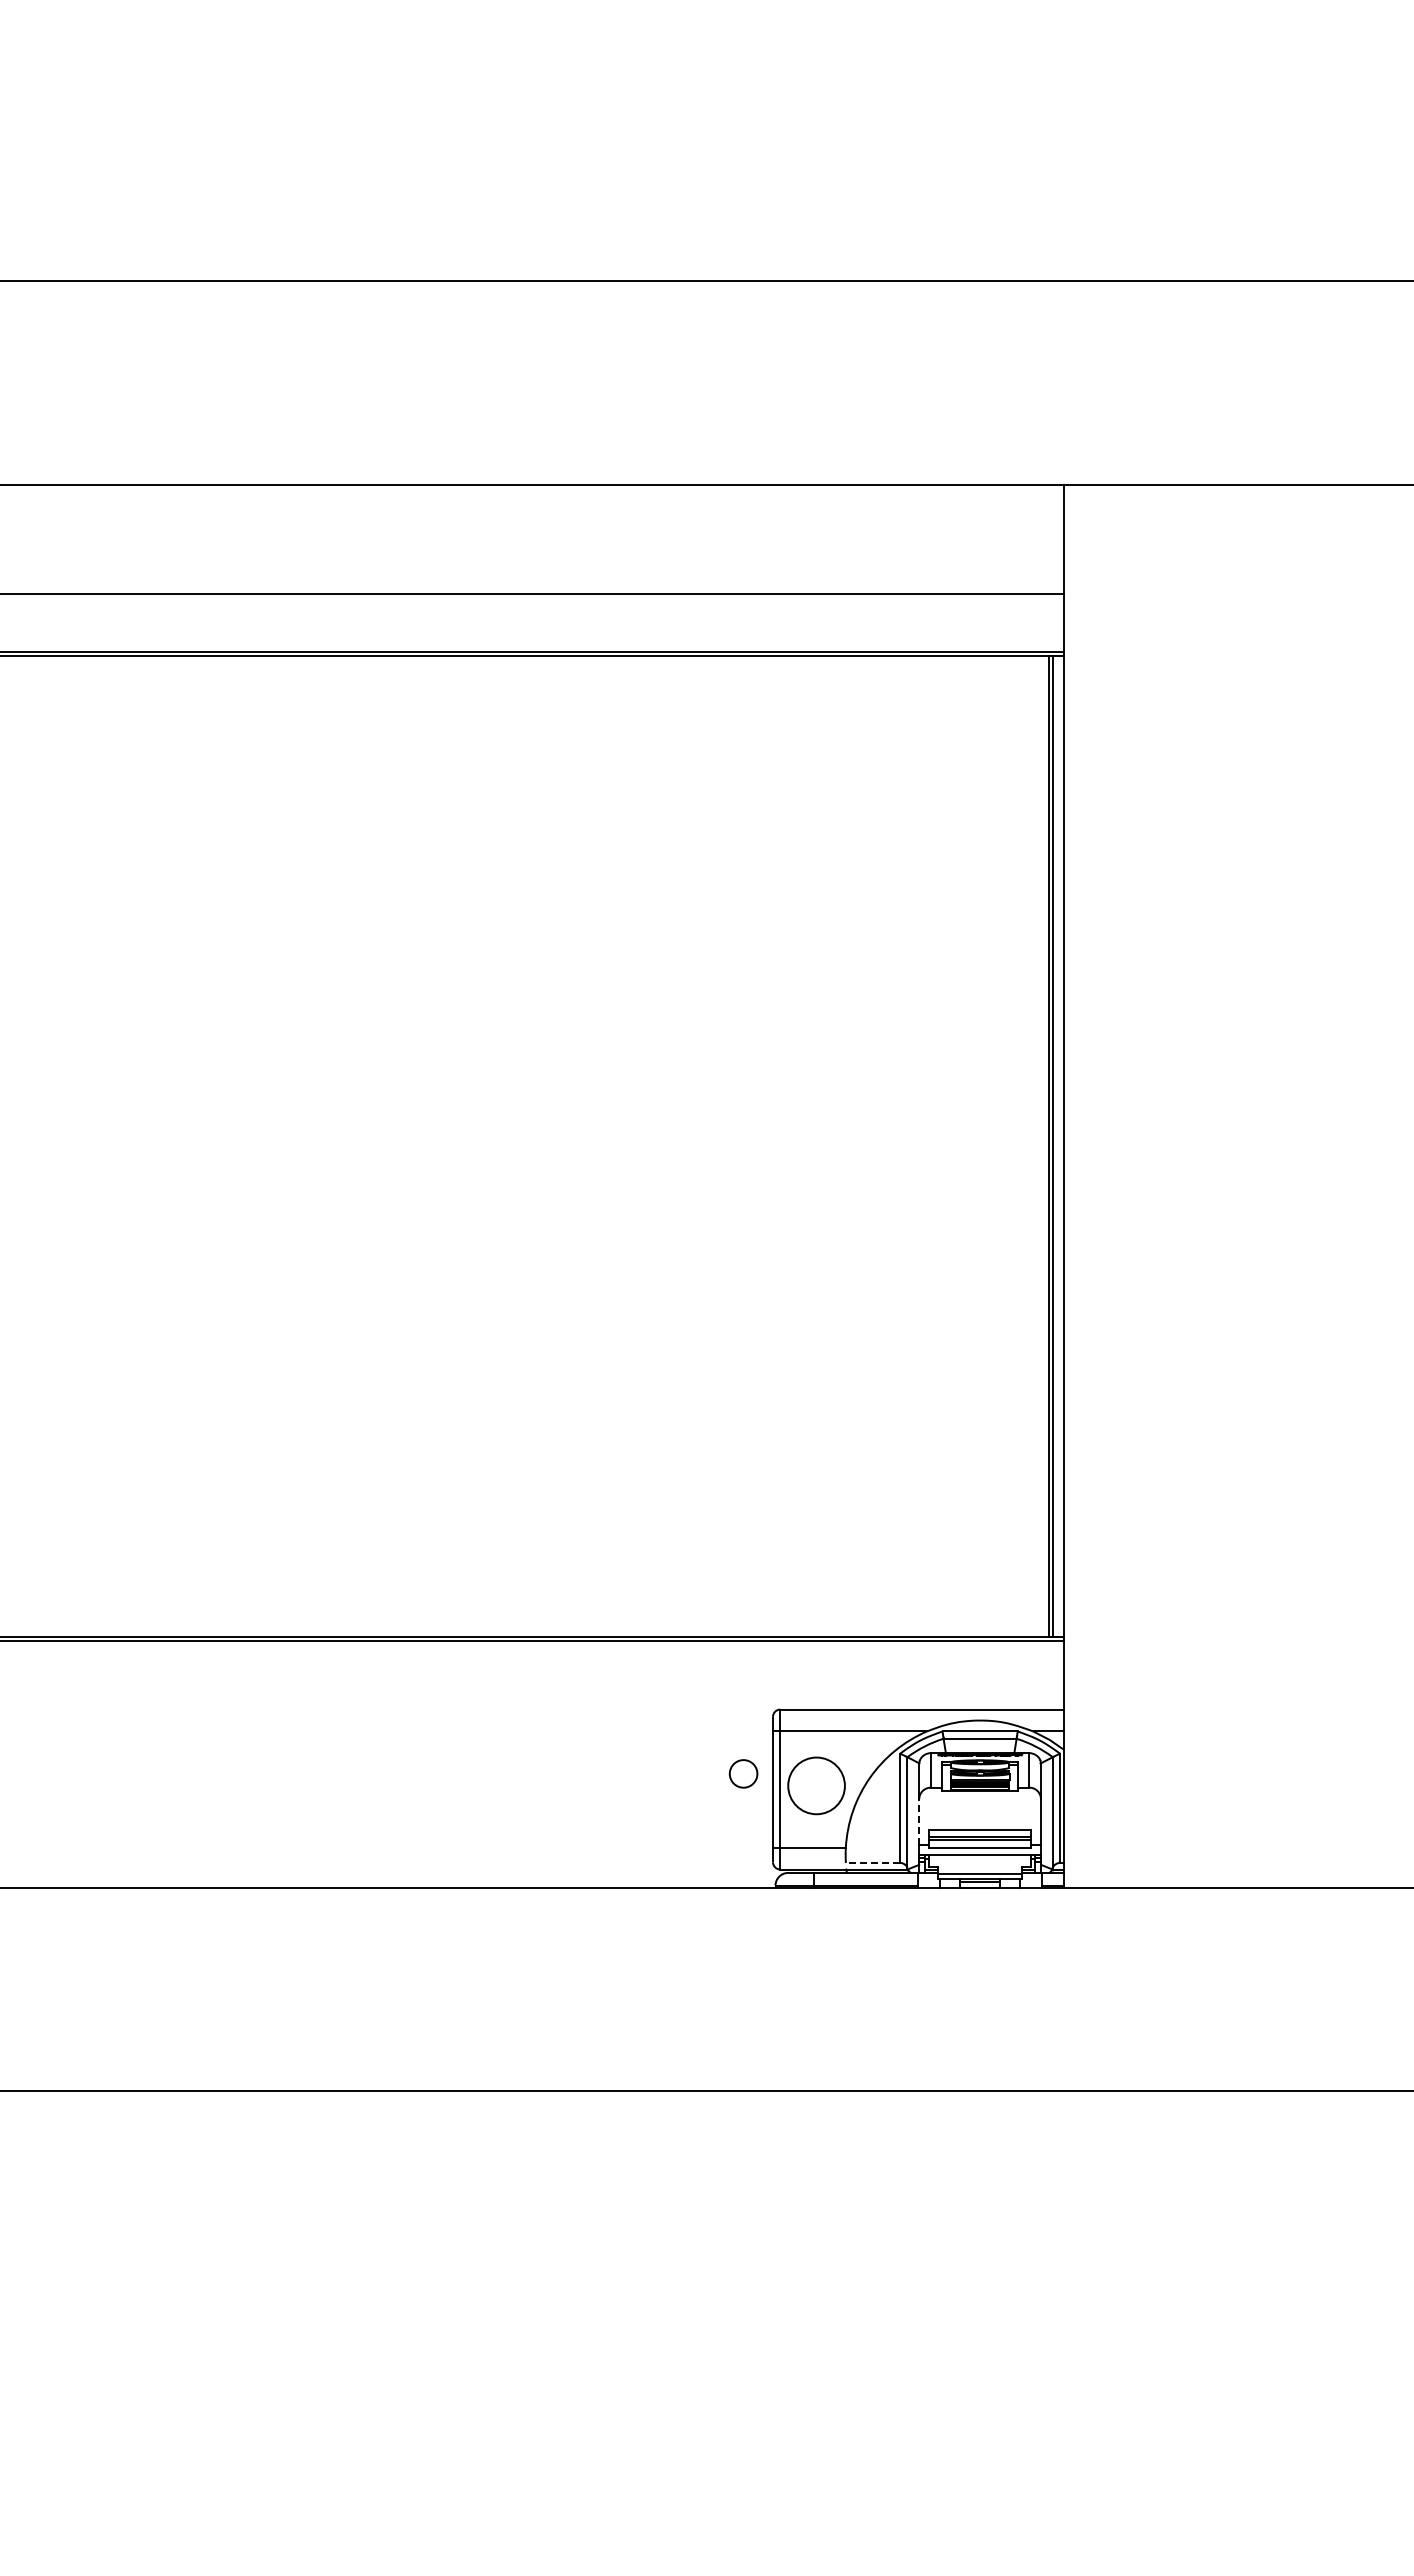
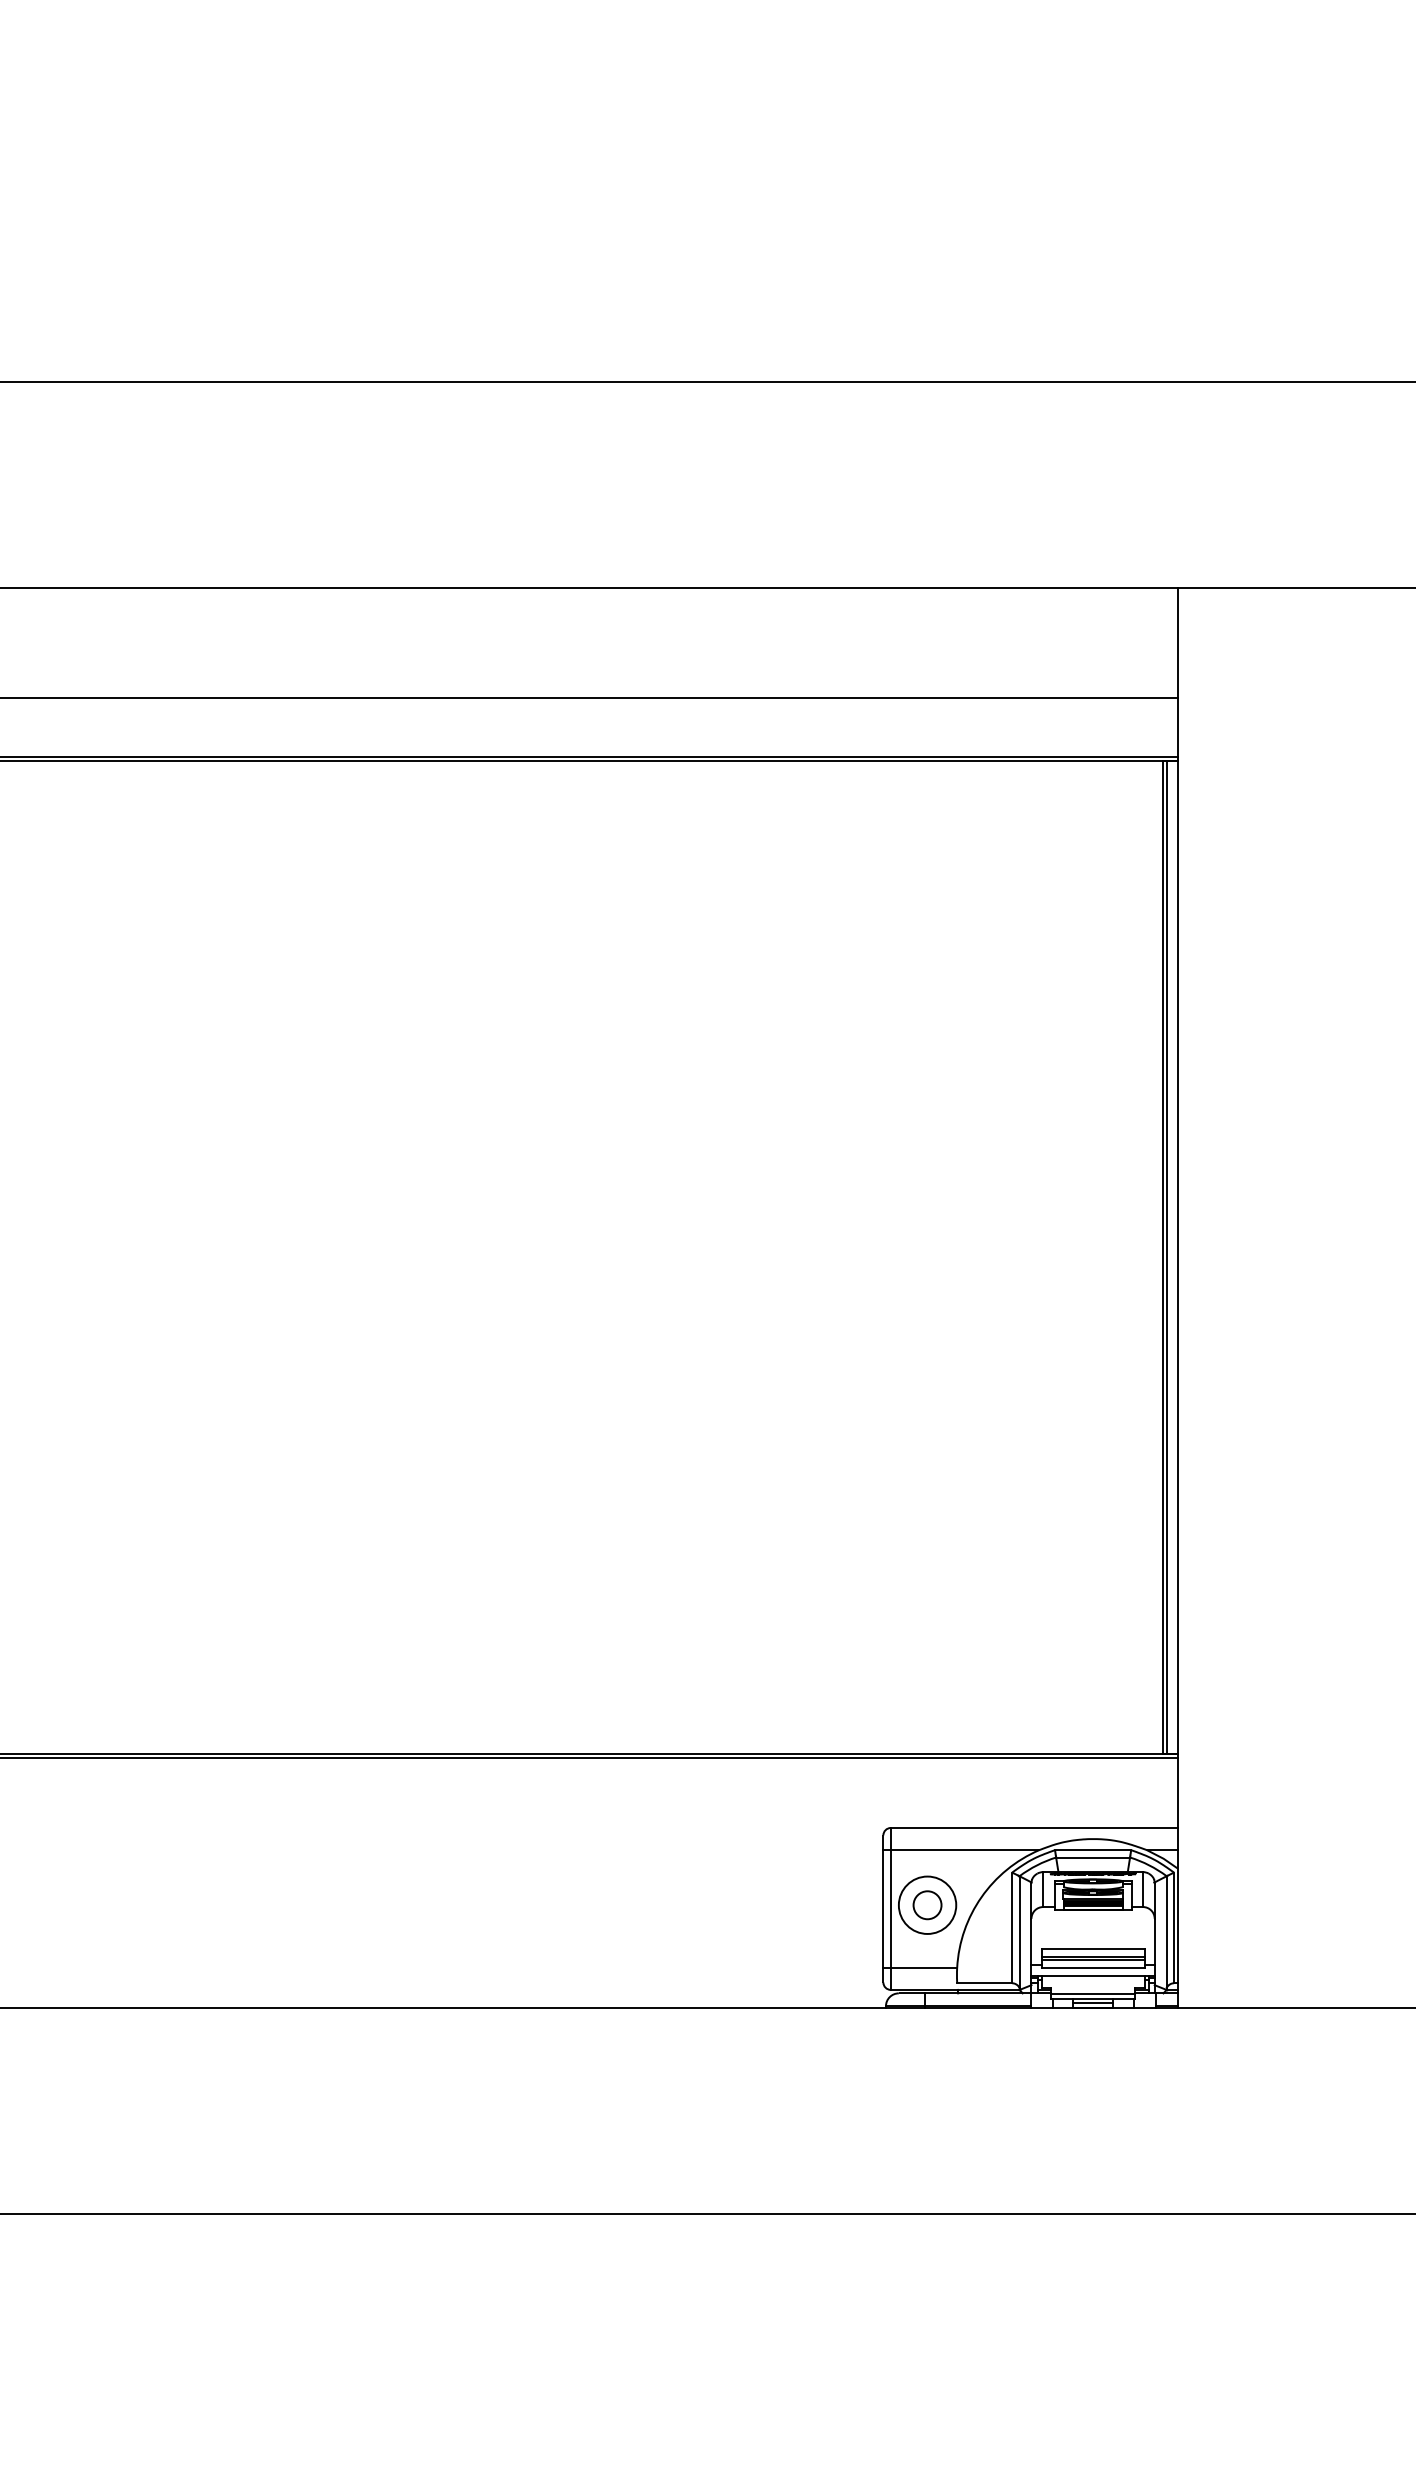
circle: (743, 1773) -> (927, 1904), moved
line: (919, 1821) -> (1031, 1941), dashed -> solid
line: (872, 1862) -> (984, 1982), dashed -> solid

